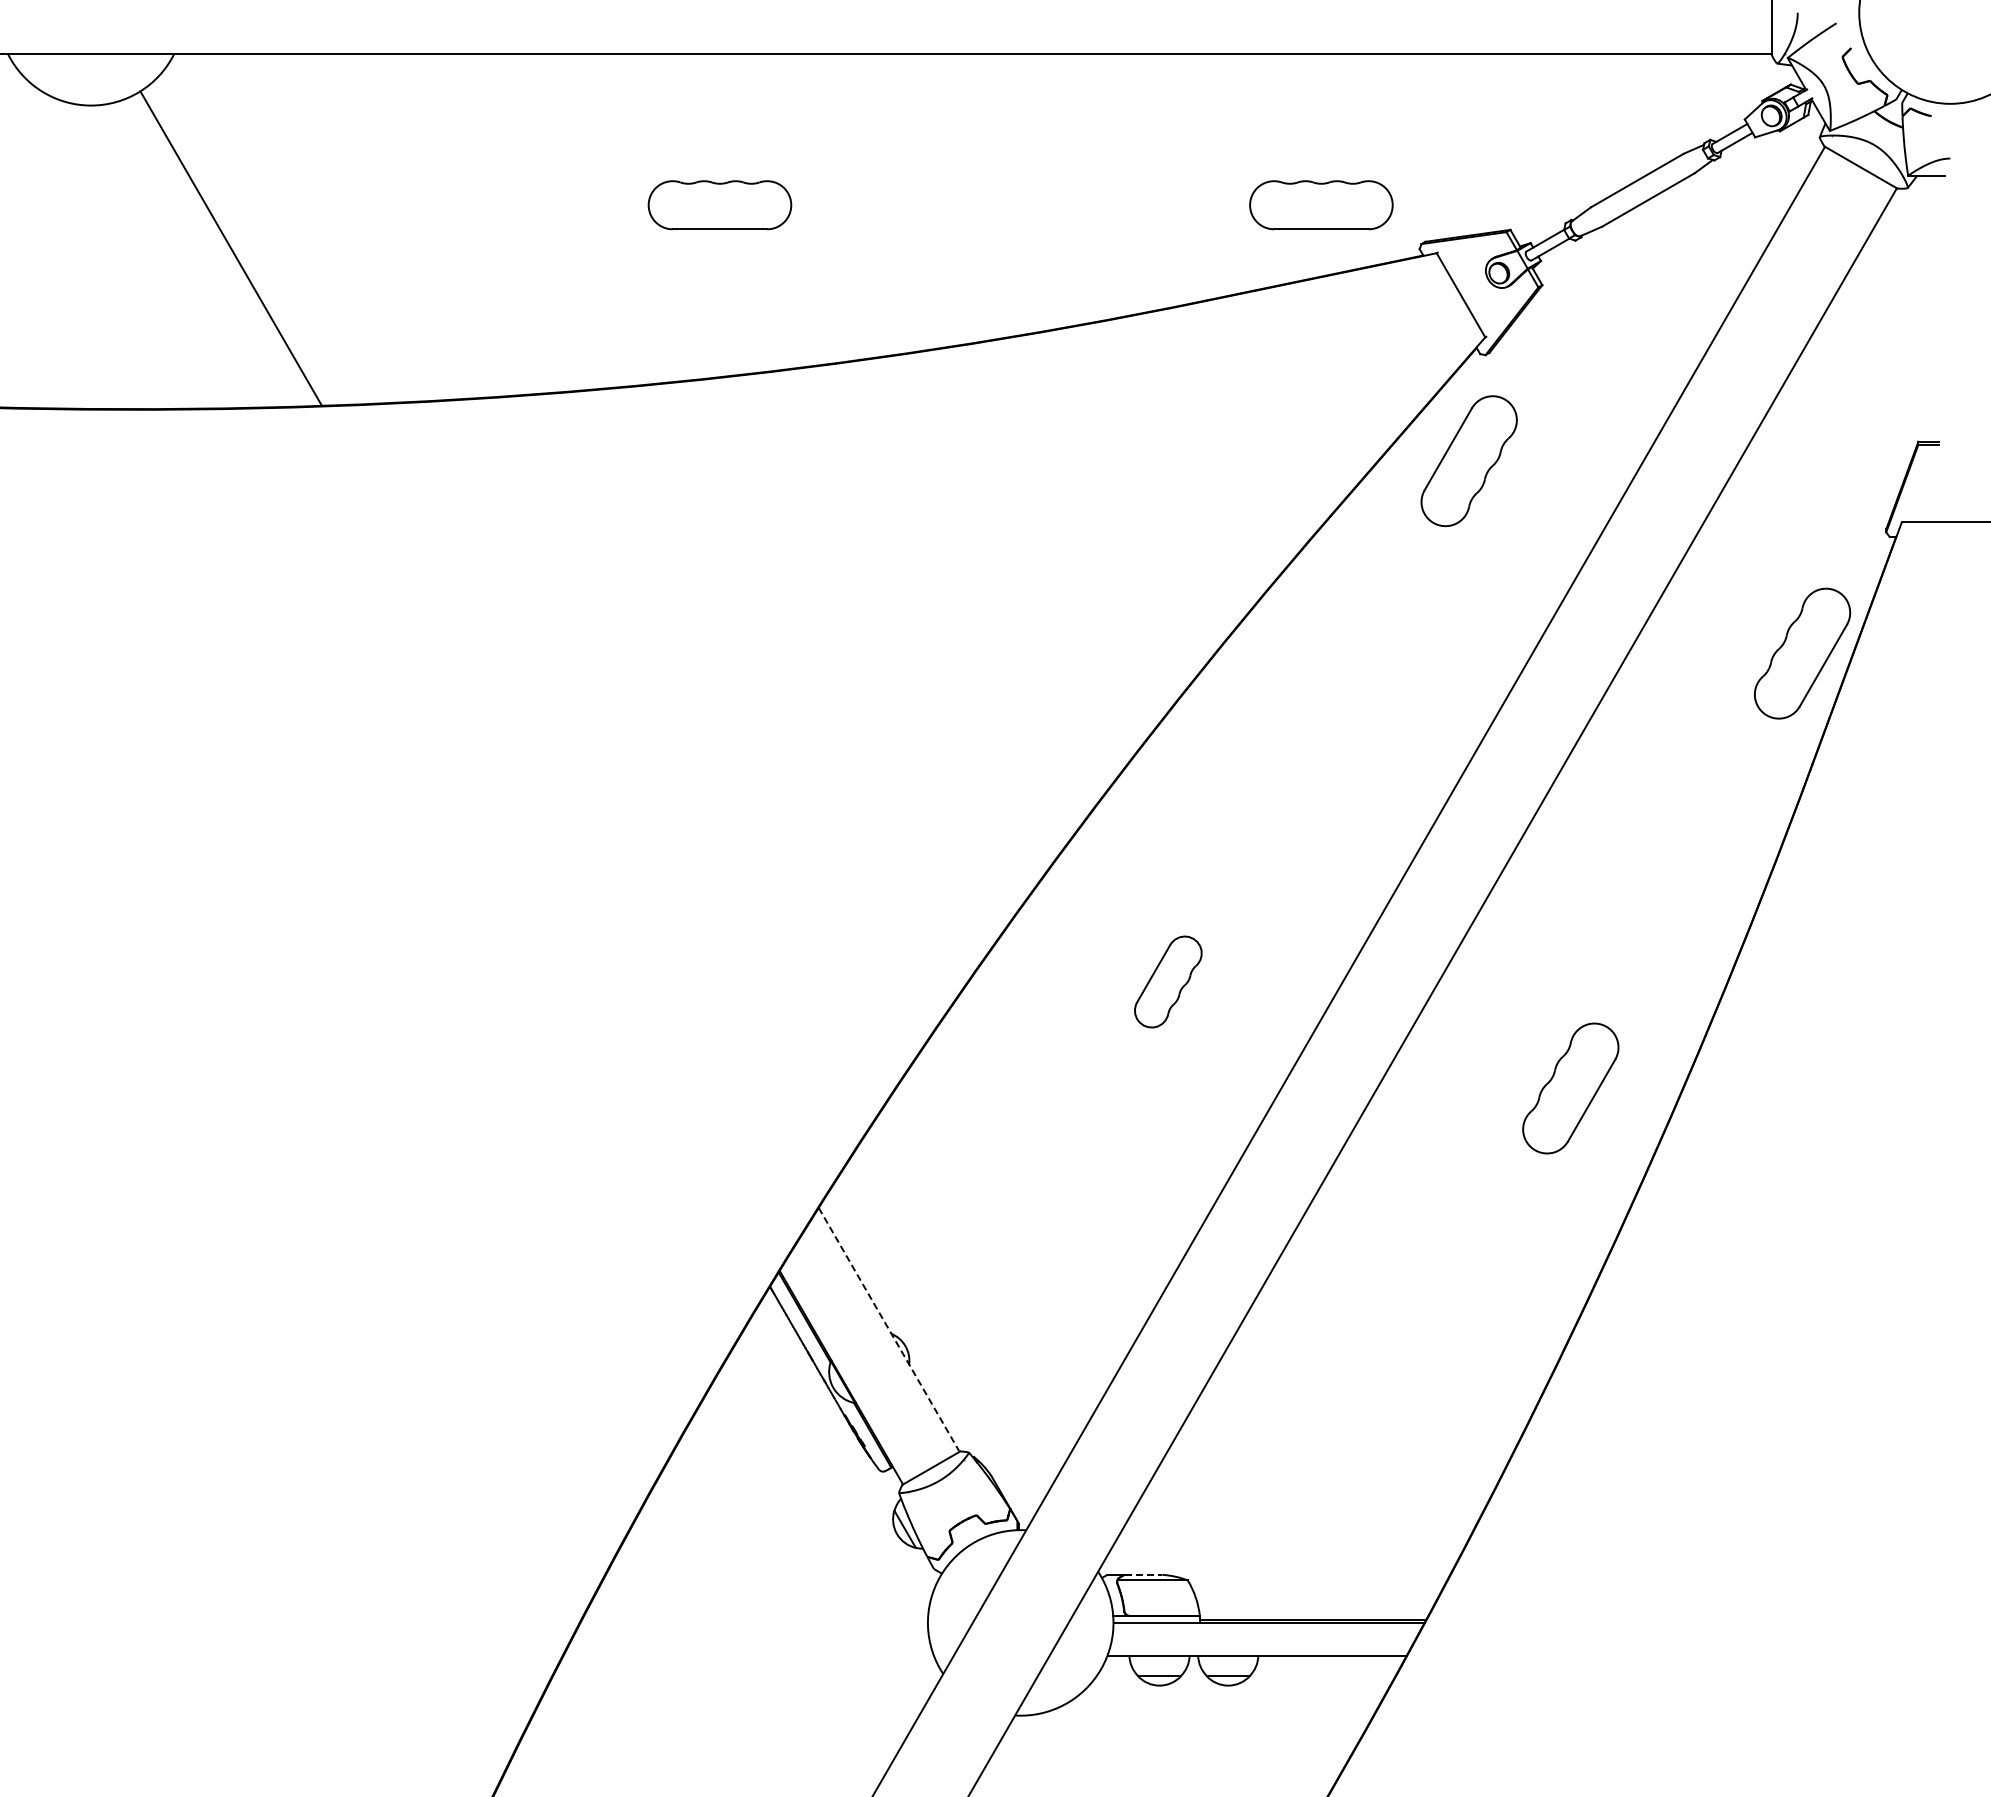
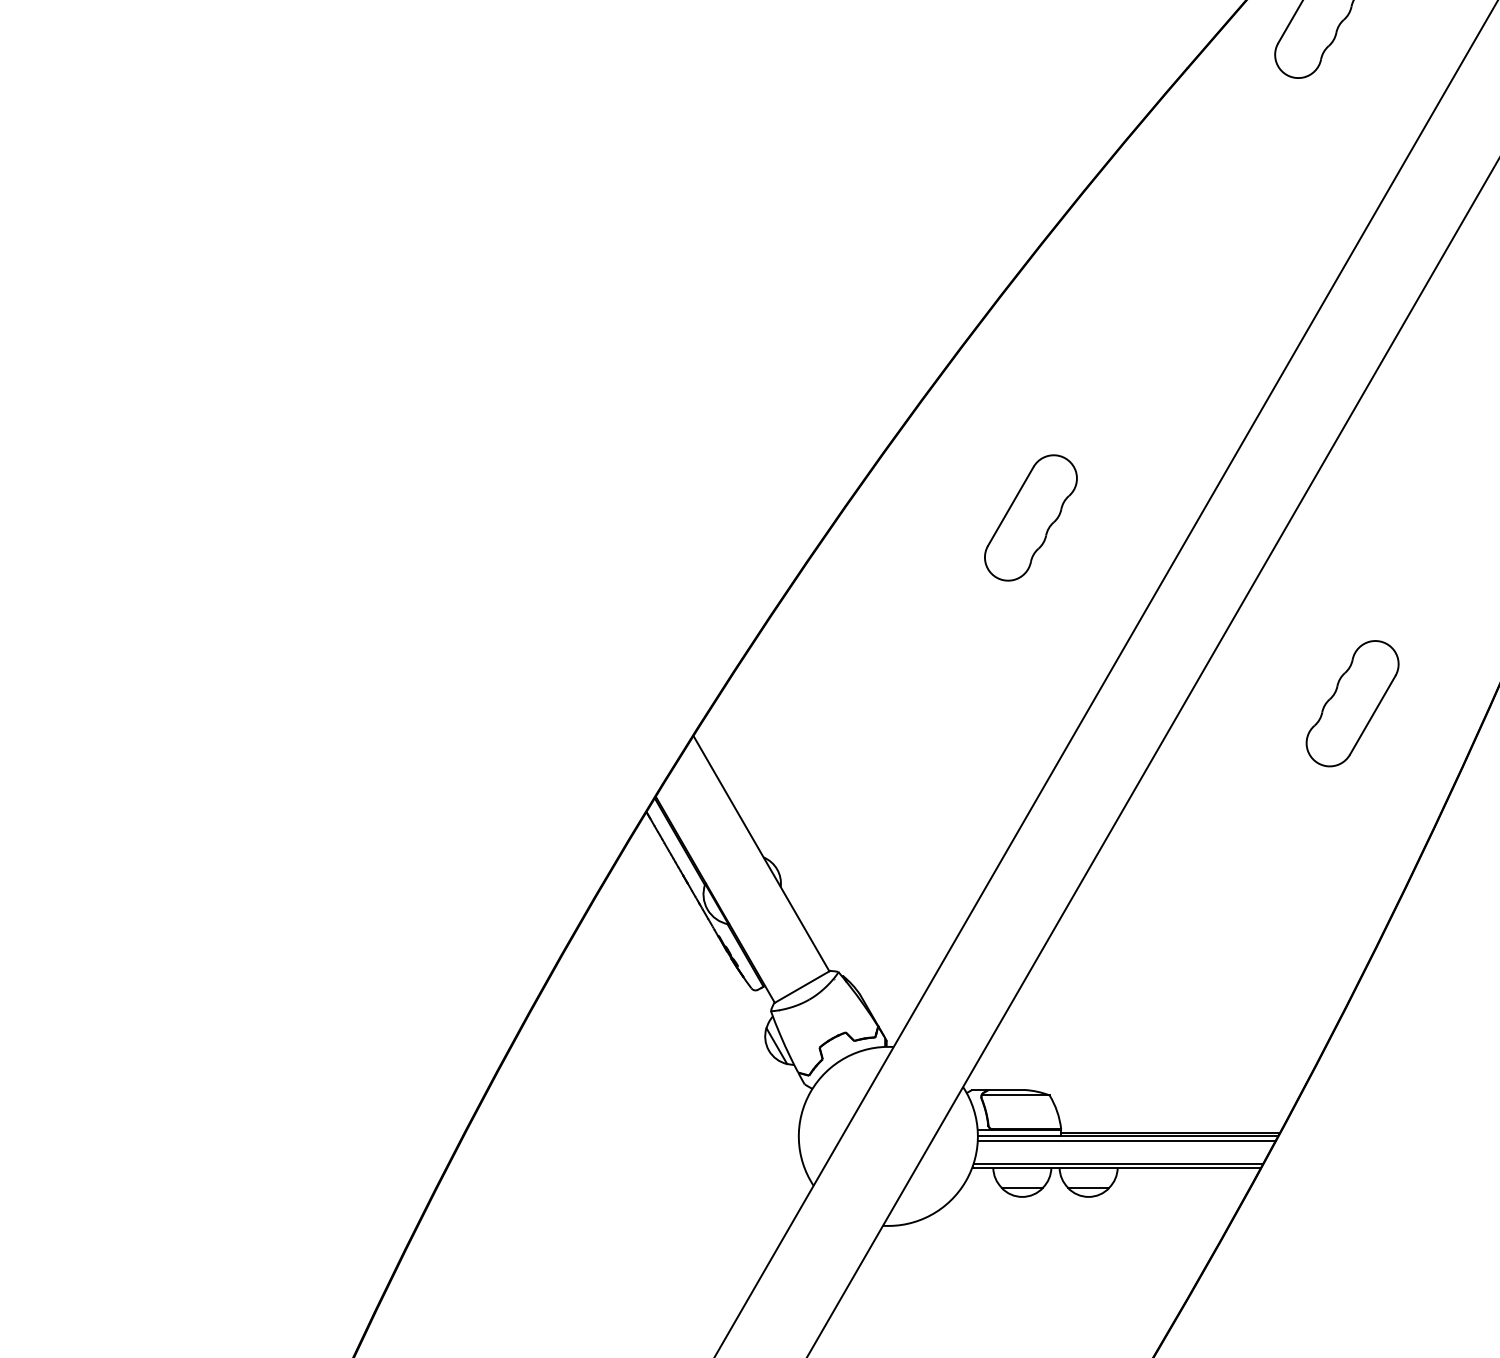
part: (1167, 981) -> (1030, 517), size x1.43
part: (1570, 1088) -> (1352, 703), moved
line: (889, 1329) -> (761, 853), dashed -> solid
line: (1143, 1574) -> (1006, 1089), dashed -> solid
line: (1267, 1627) -> (1126, 1140), added
line: (1259, 1651) -> (1118, 1163), added

